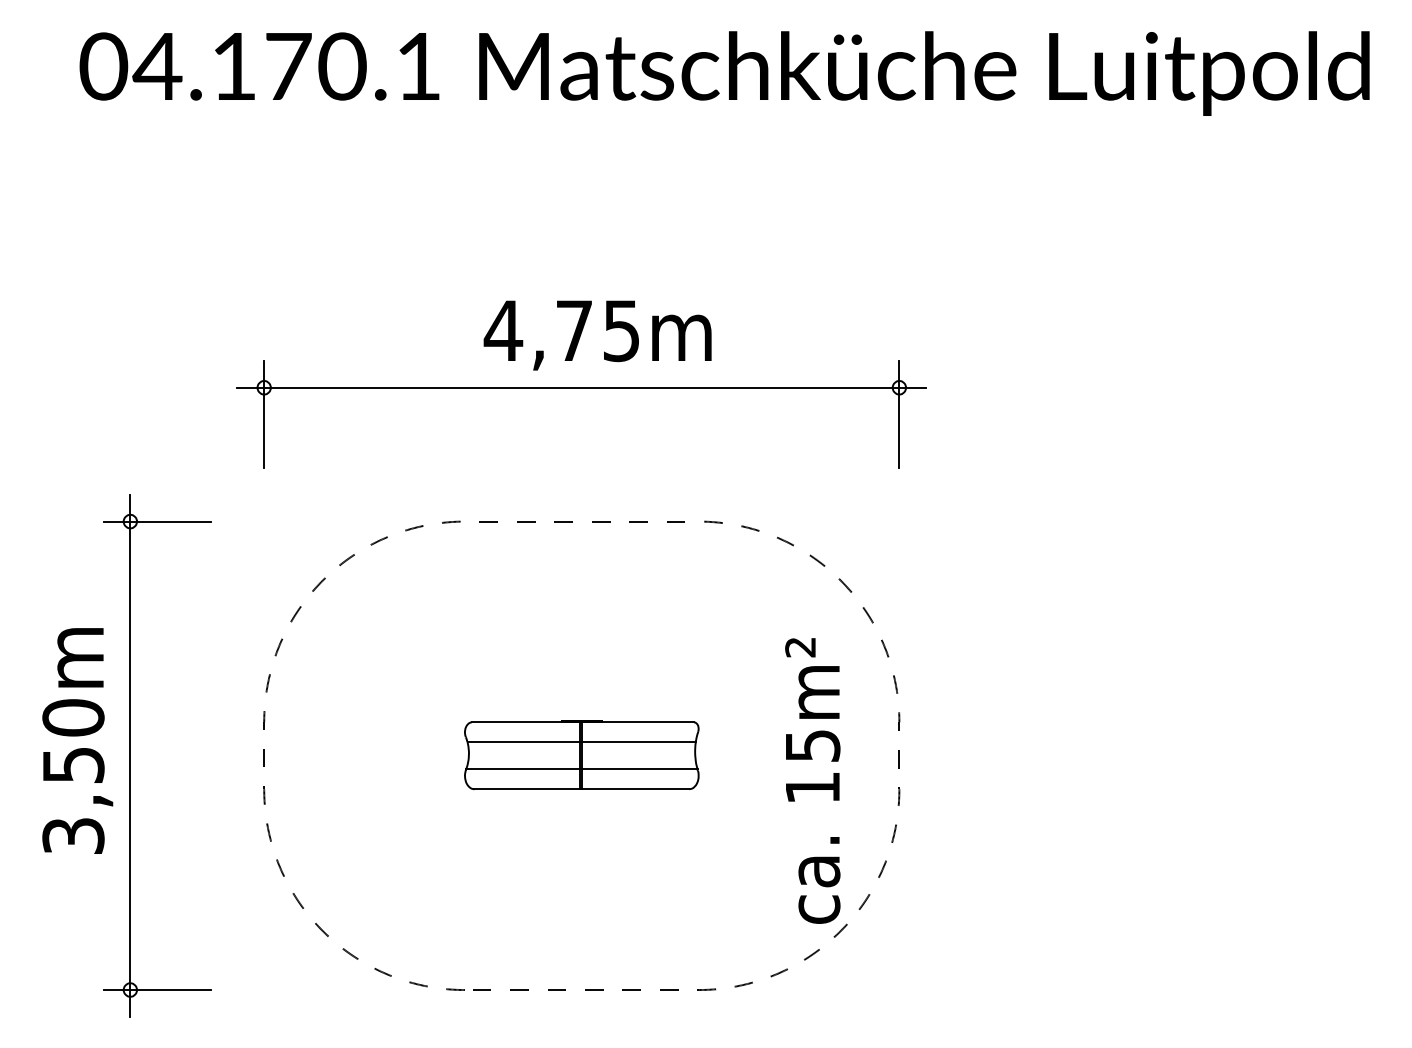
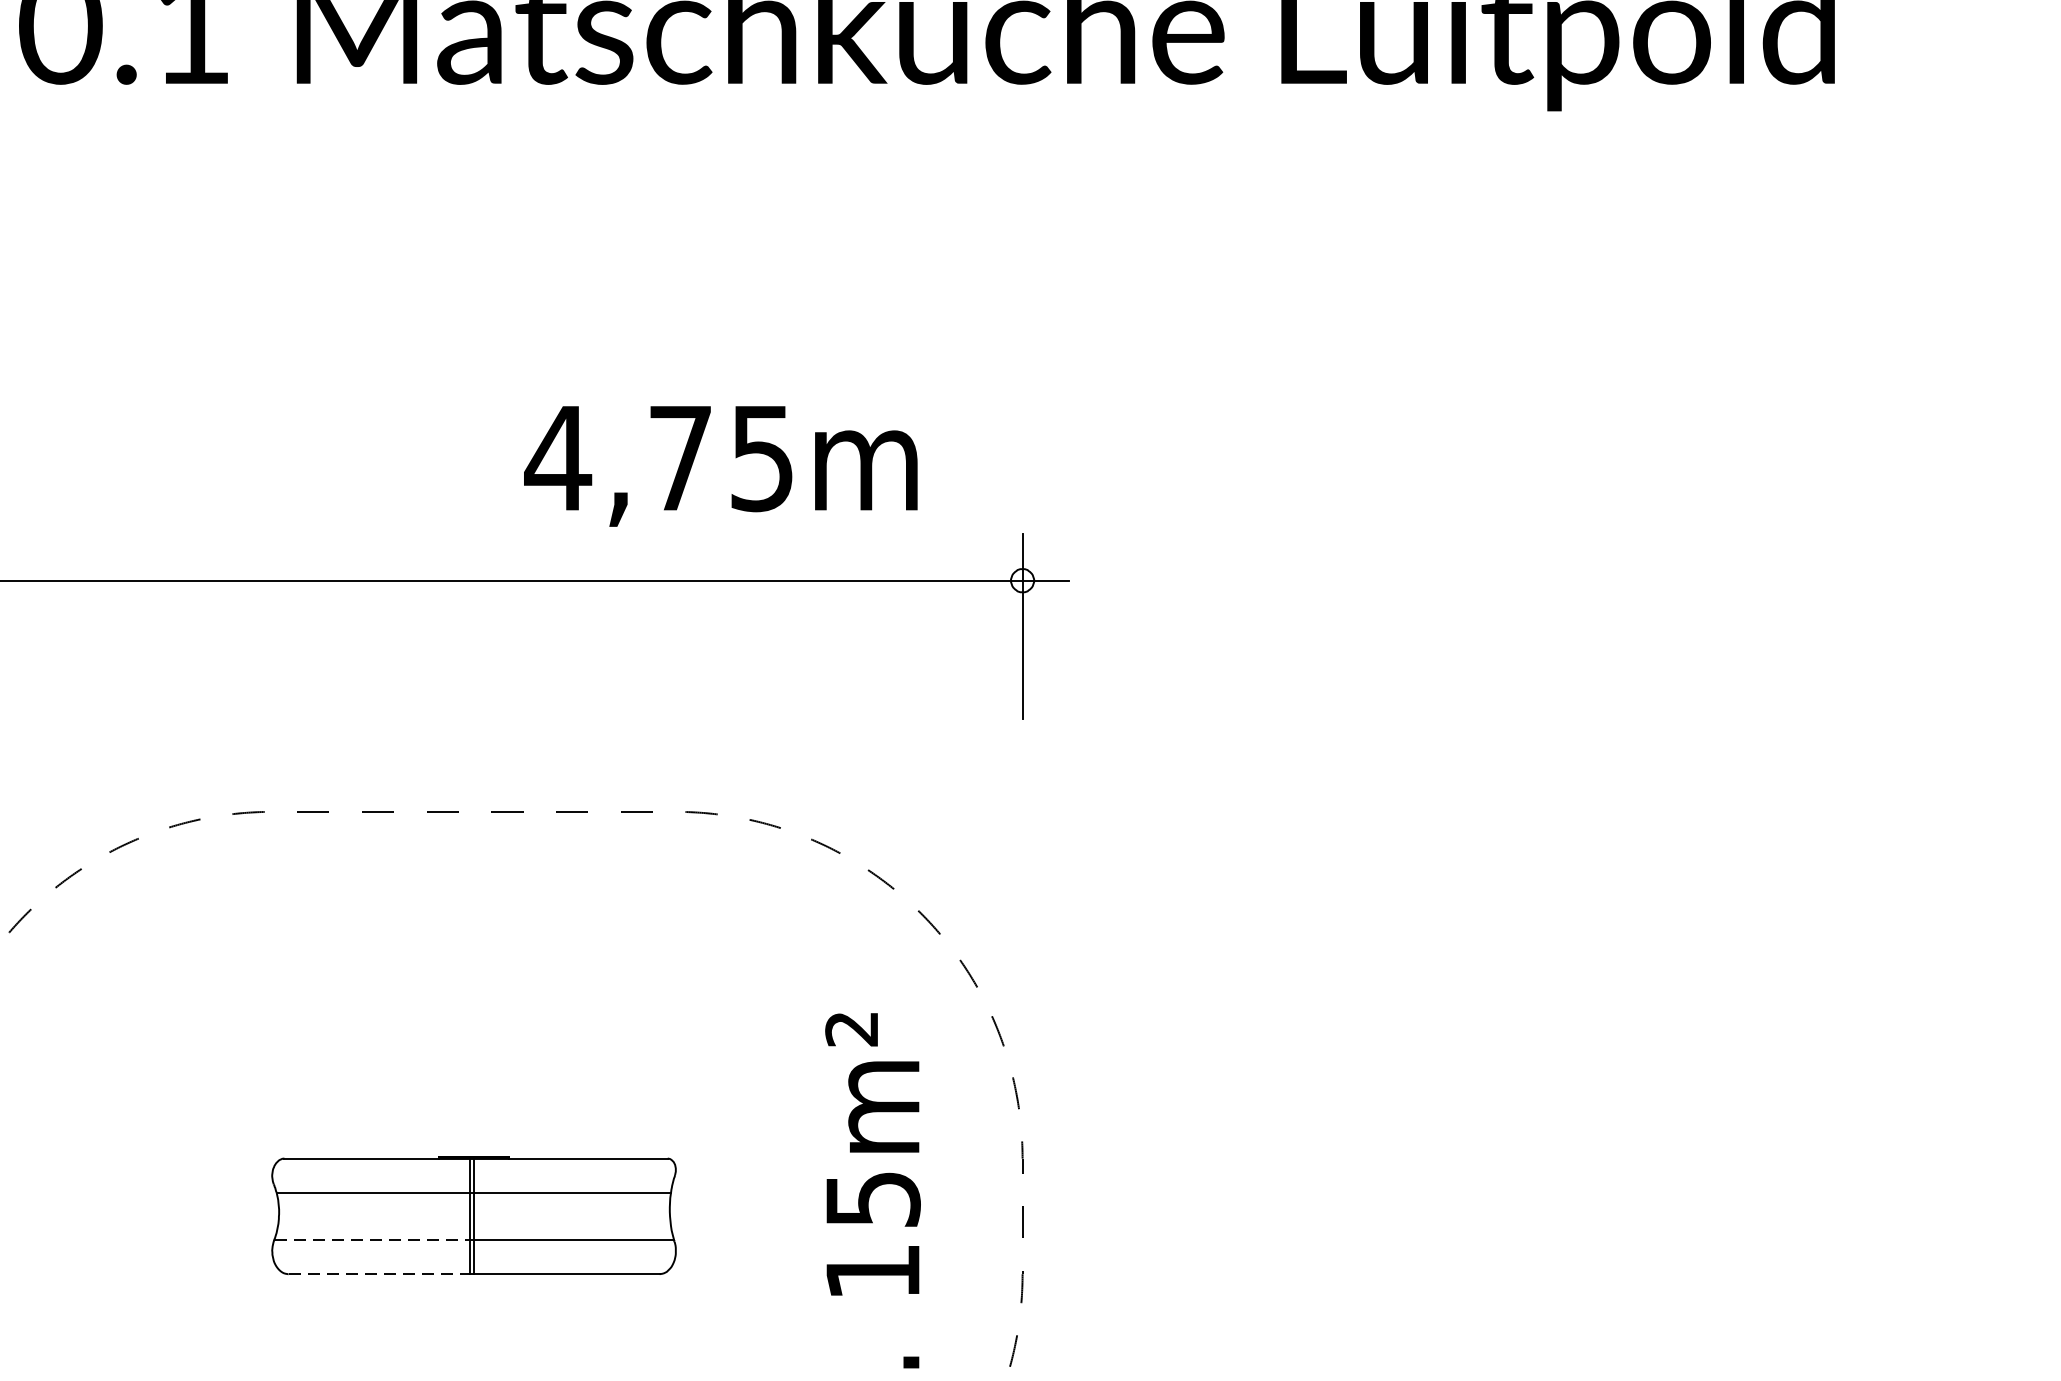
text: (597, 335) -> (720, 466), moved
line: (522, 769) -> (371, 1240), solid -> dashed
line: (526, 789) -> (378, 1274), solid -> dashed

